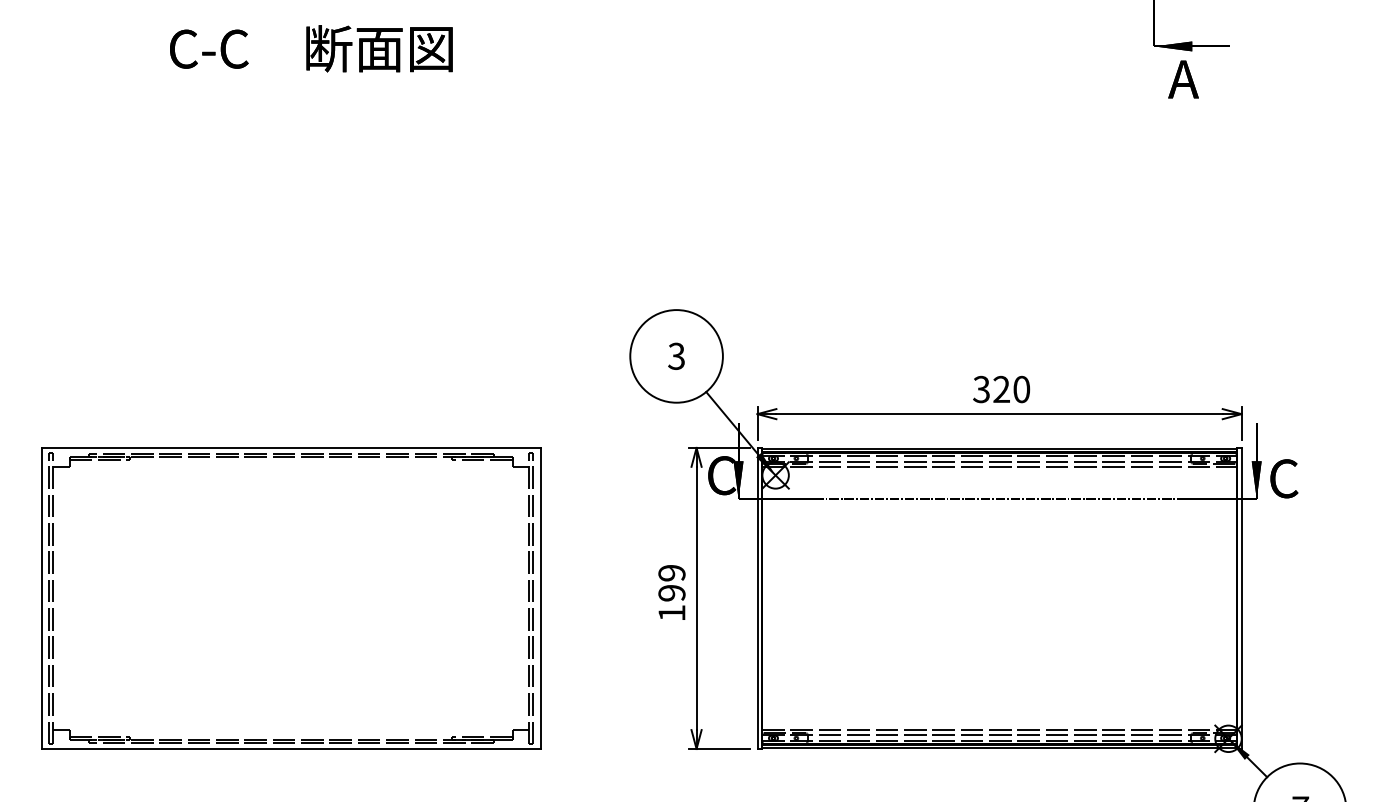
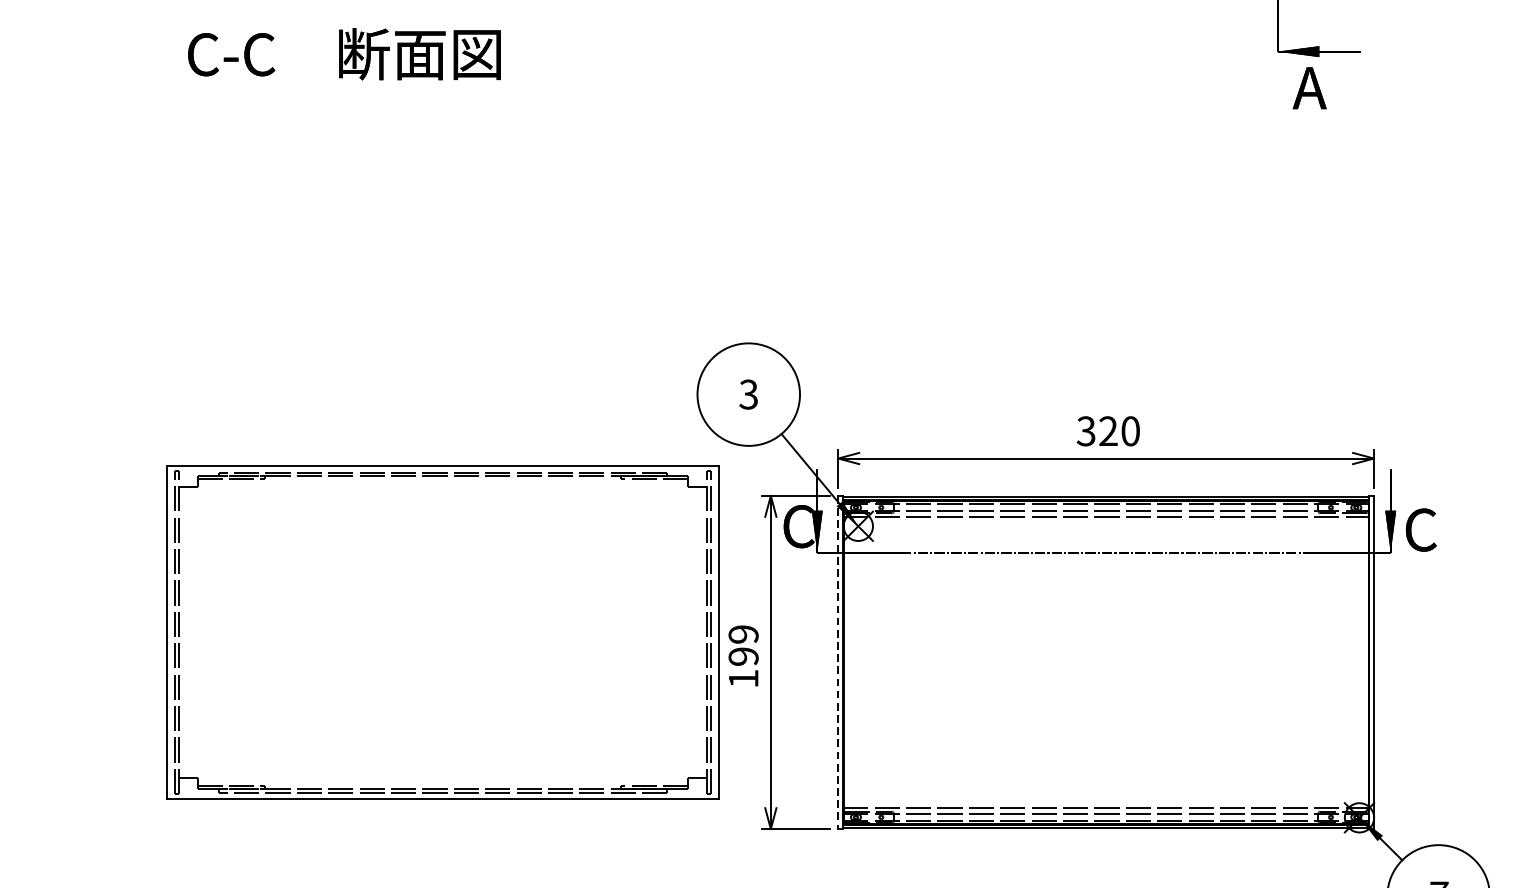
part: (291, 598) -> (443, 632), moved
line: (757, 598) -> (838, 662), solid -> dashed

